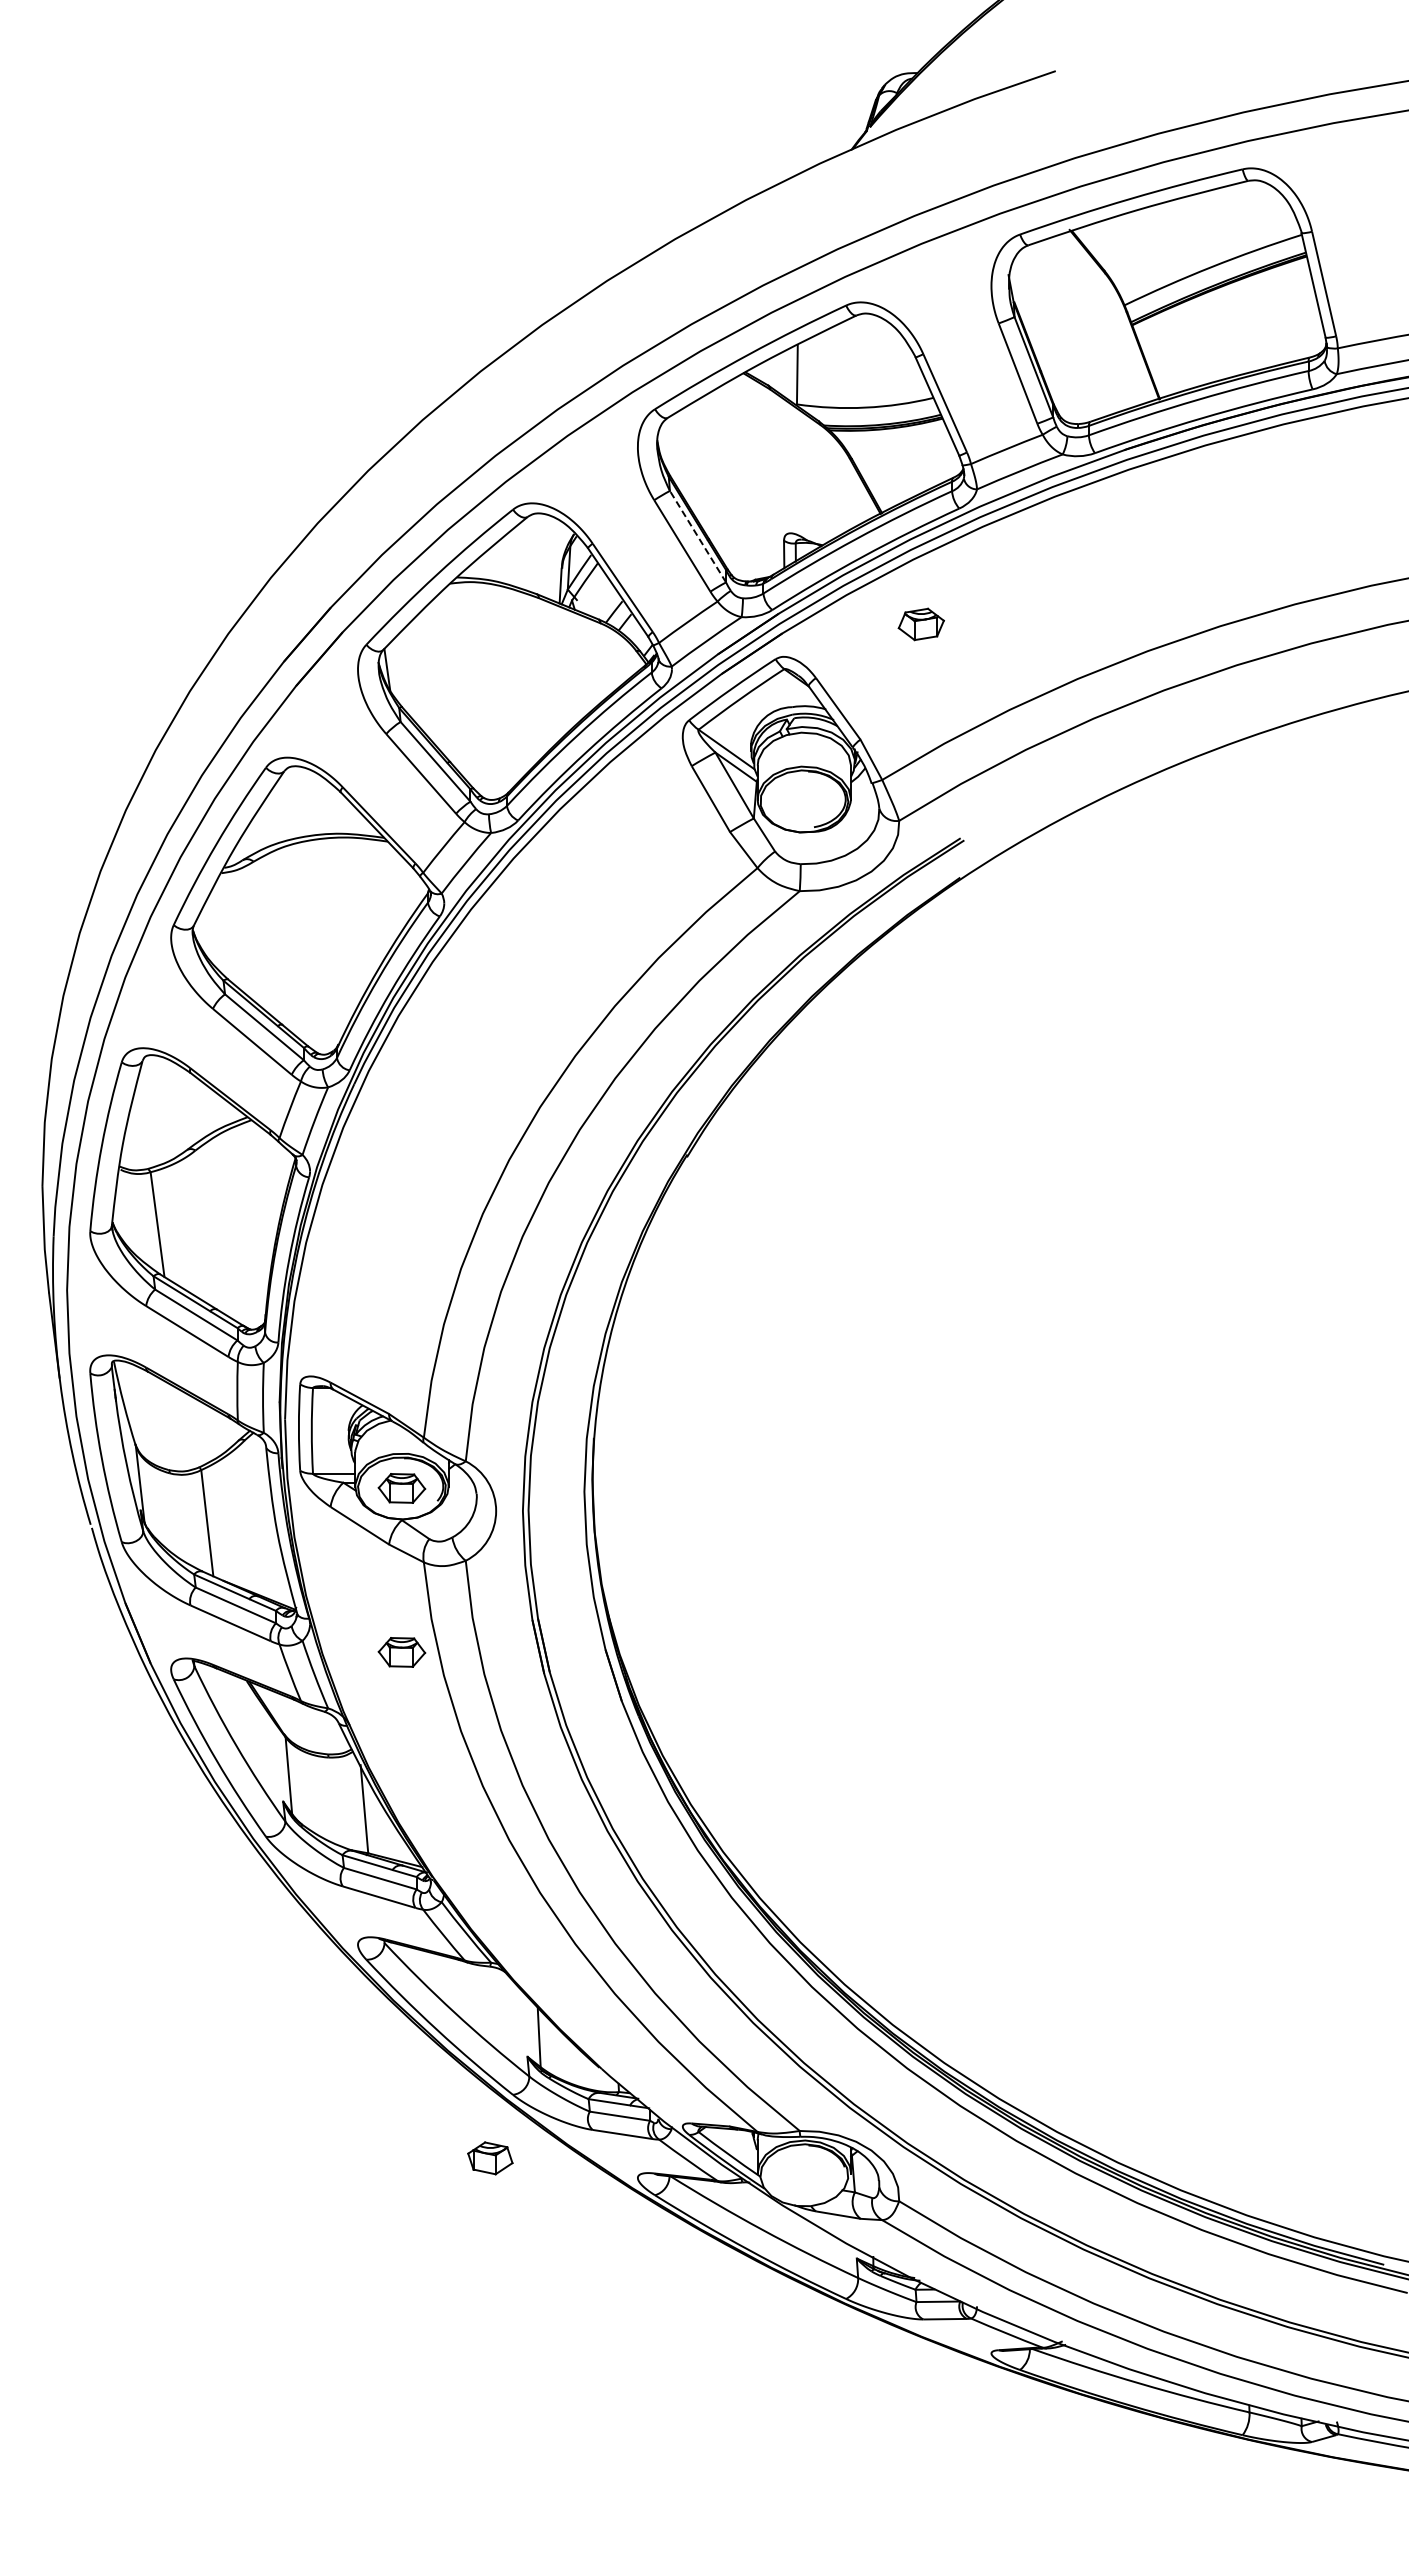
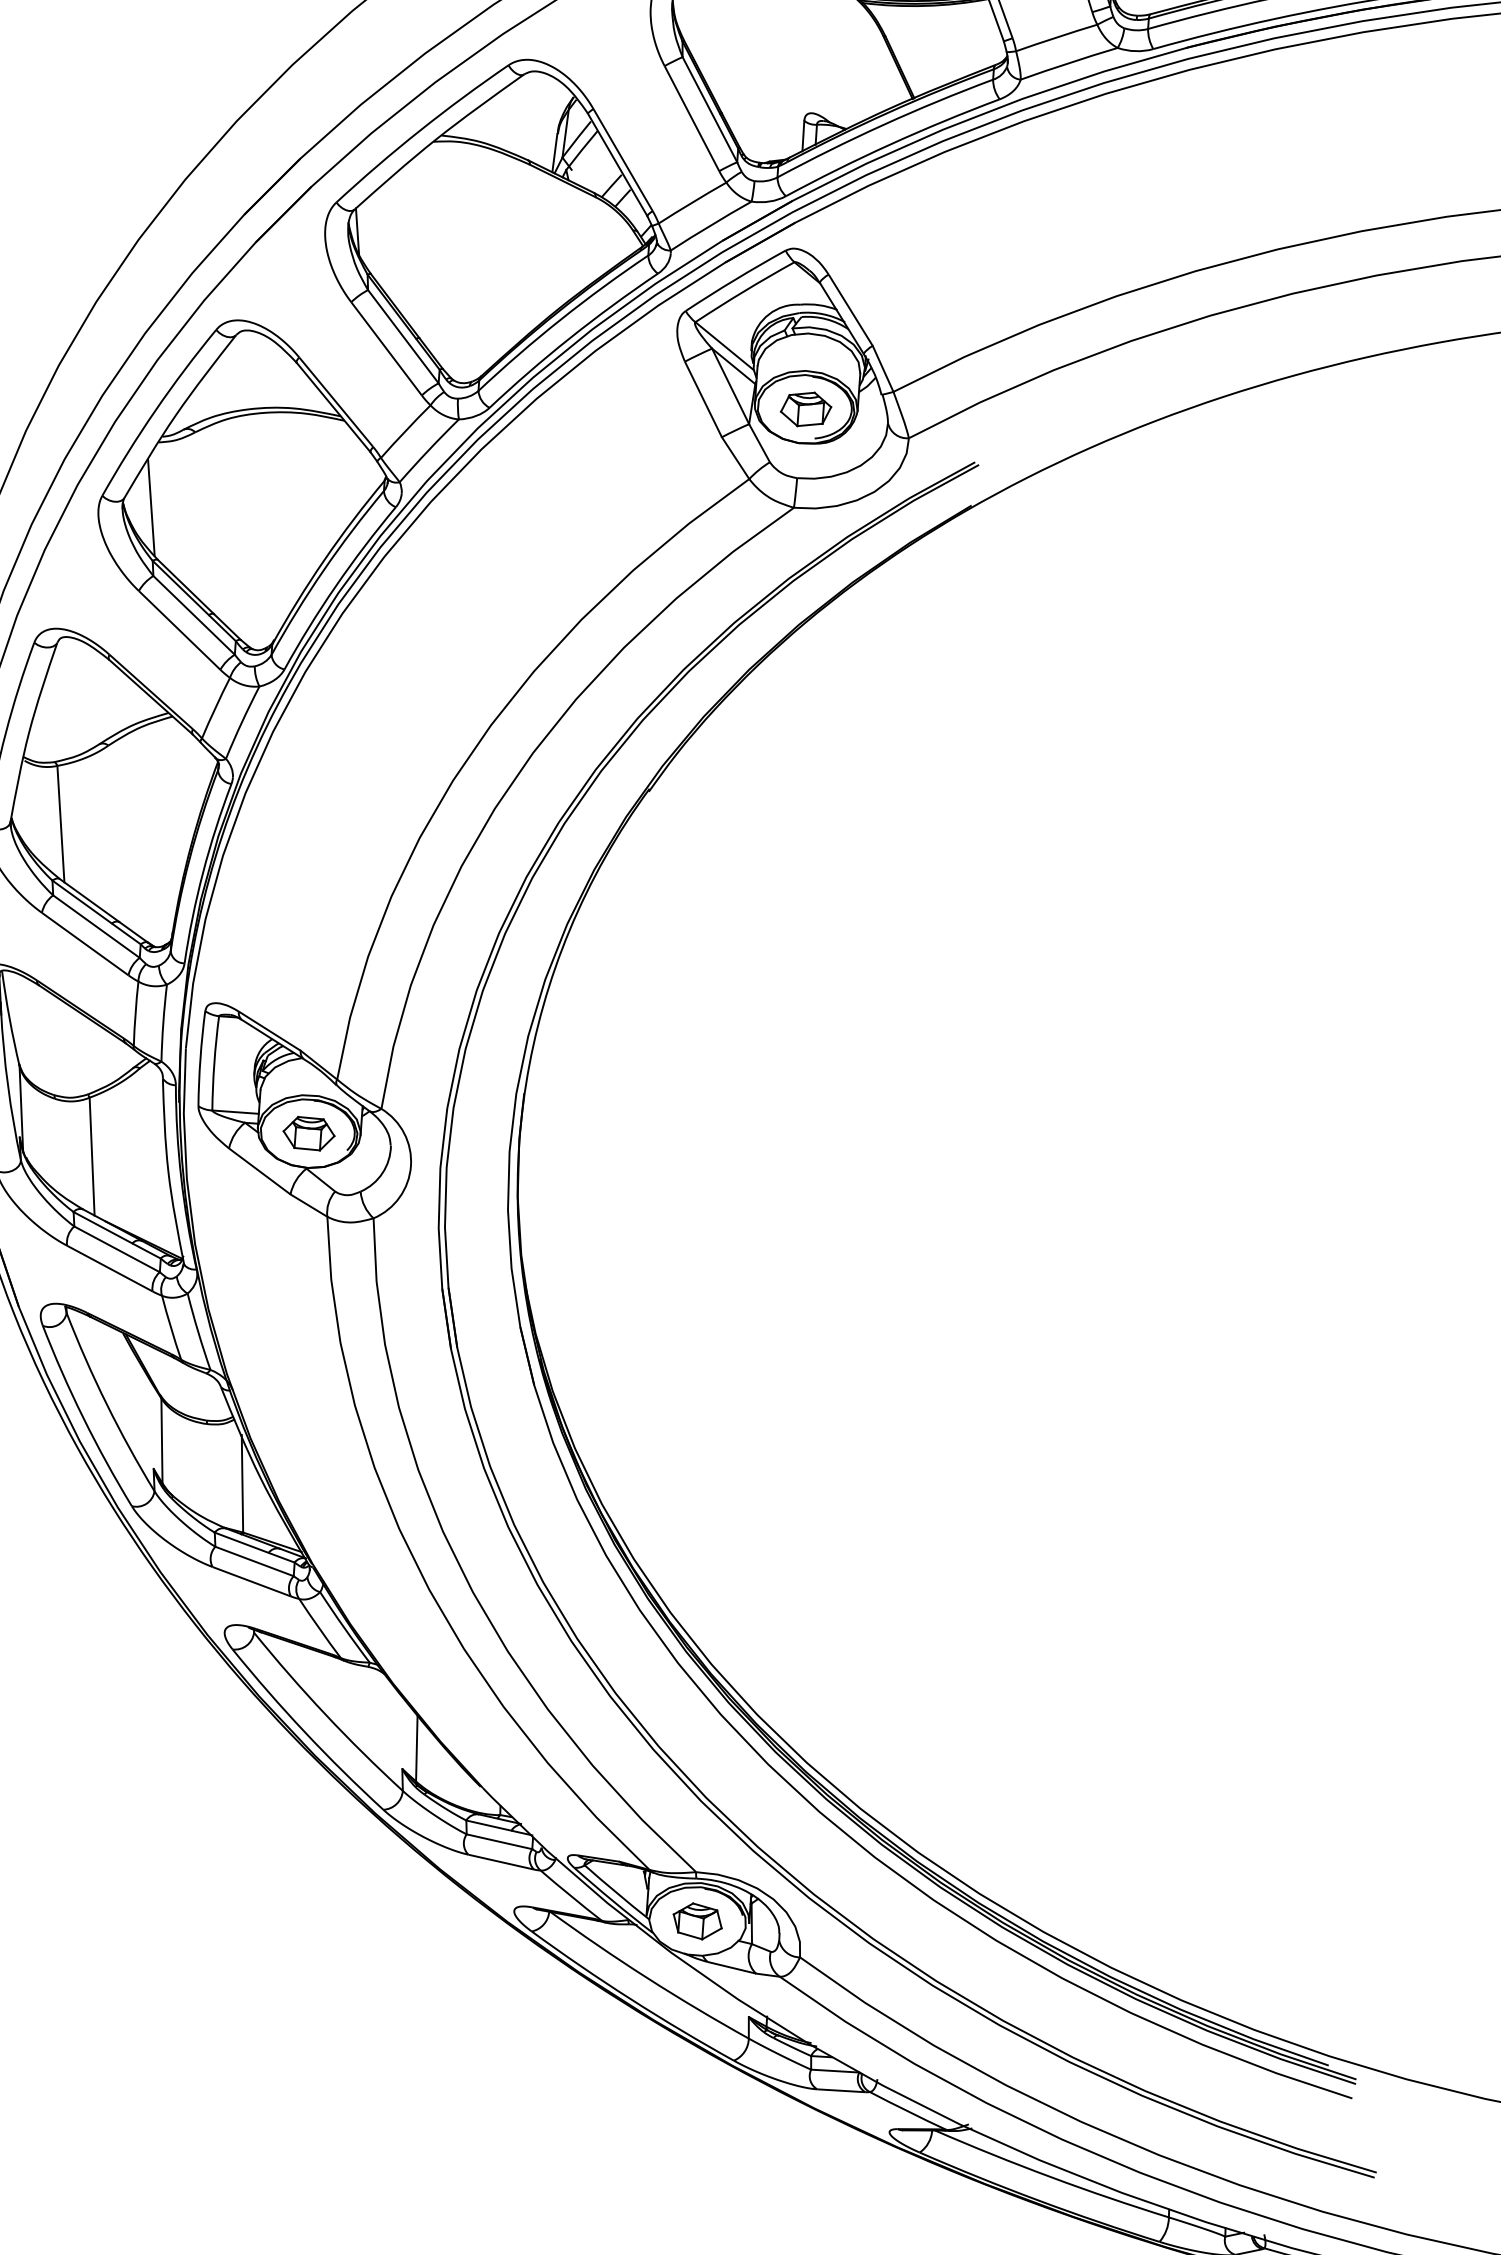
line: (698, 536) -> (710, 109), dashed -> solid
part: (920, 624) -> (805, 409), moved
line: (218, 932) -> (151, 507), added
part: (401, 1652) -> (295, 1314), removed
part: (490, 2158) -> (697, 1921), moved

